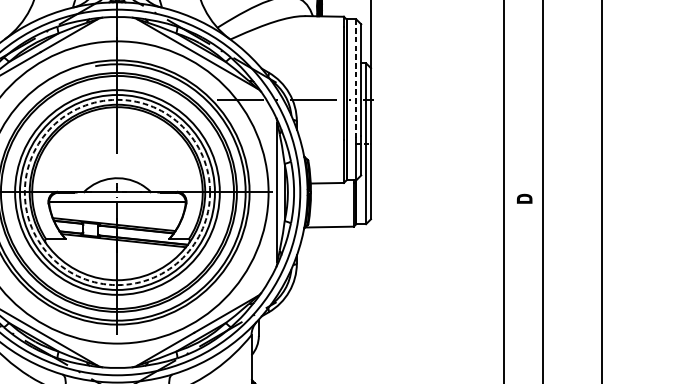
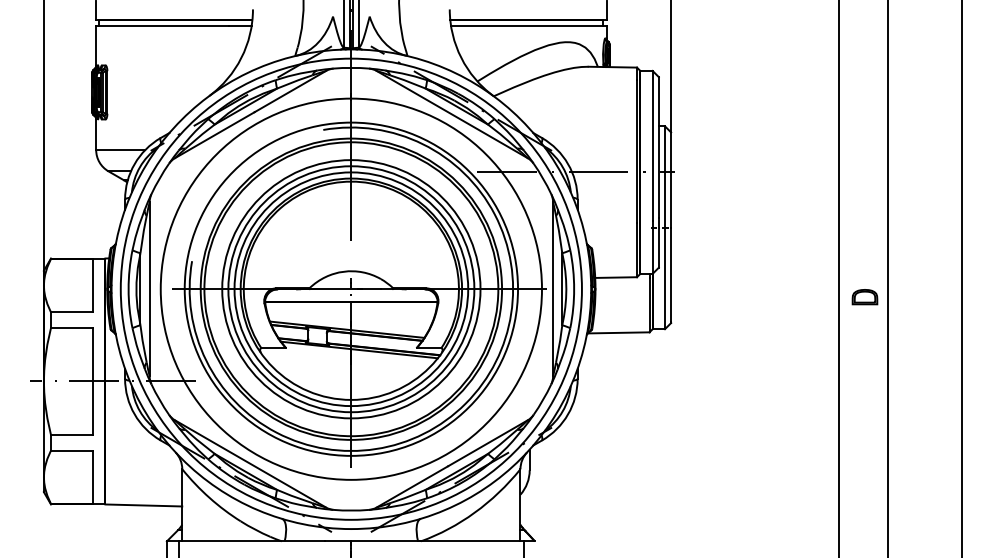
line: (356, 78) -> (652, 145), dashed -> solid
circle: (117, 192) -> (351, 289), dashed -> solid
part: (524, 199) -> (864, 297), size x1.43

